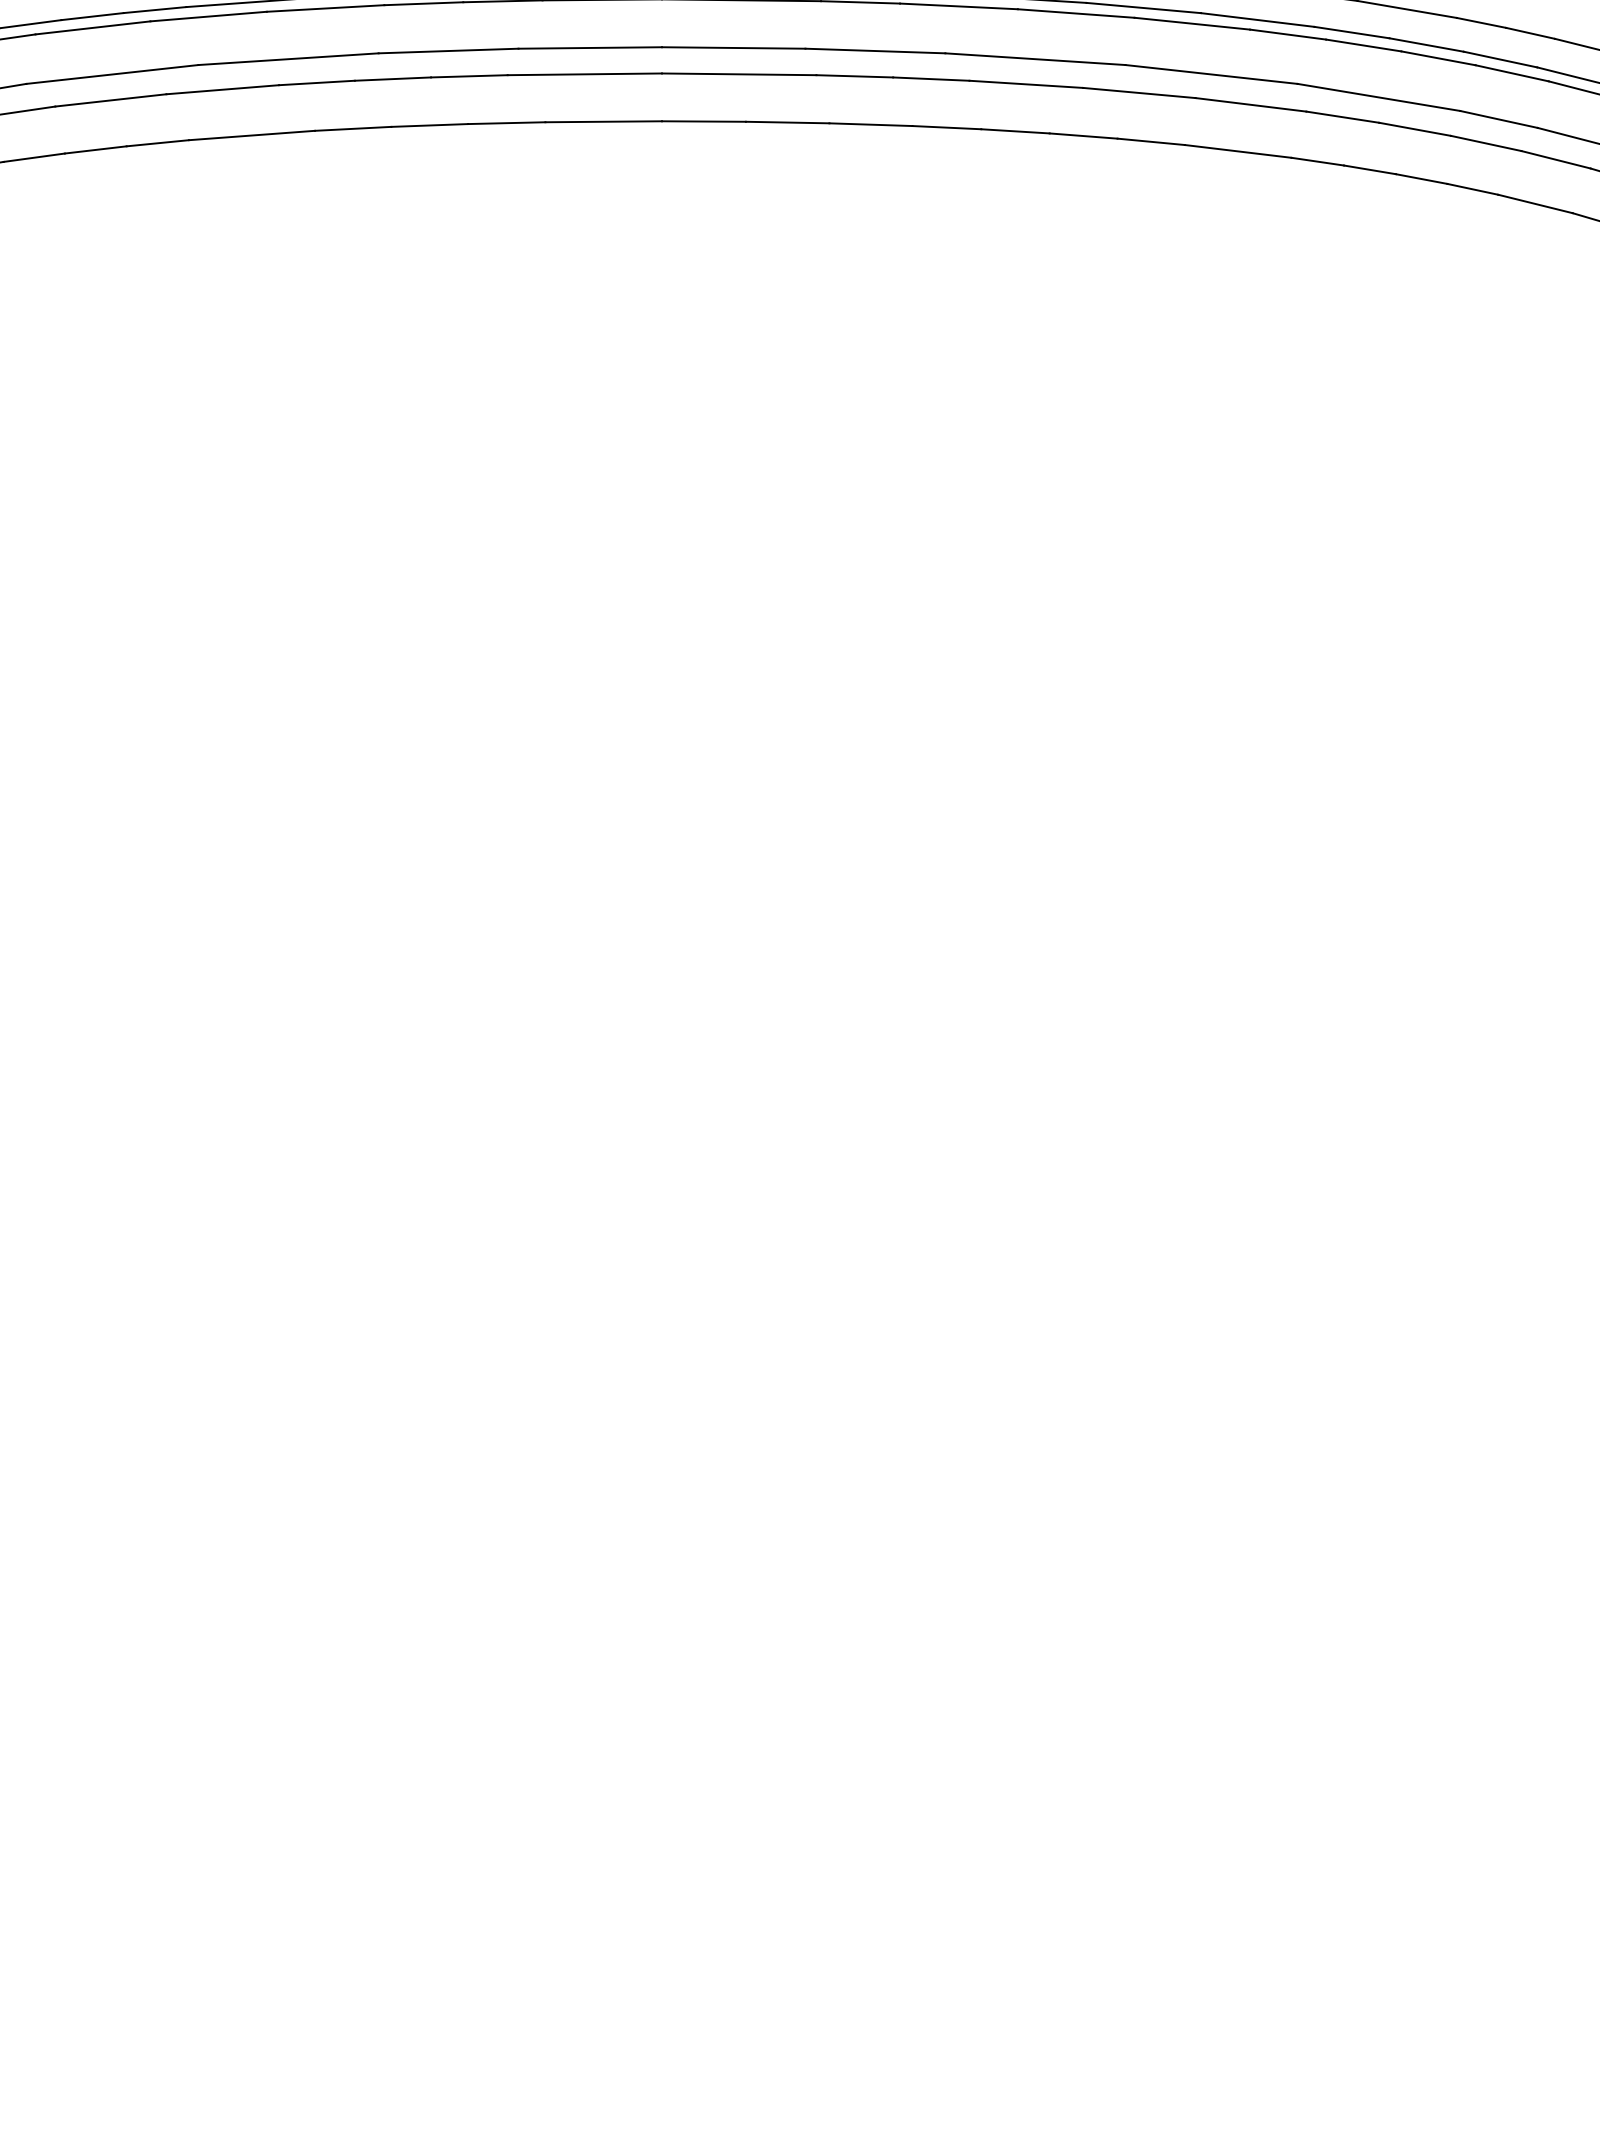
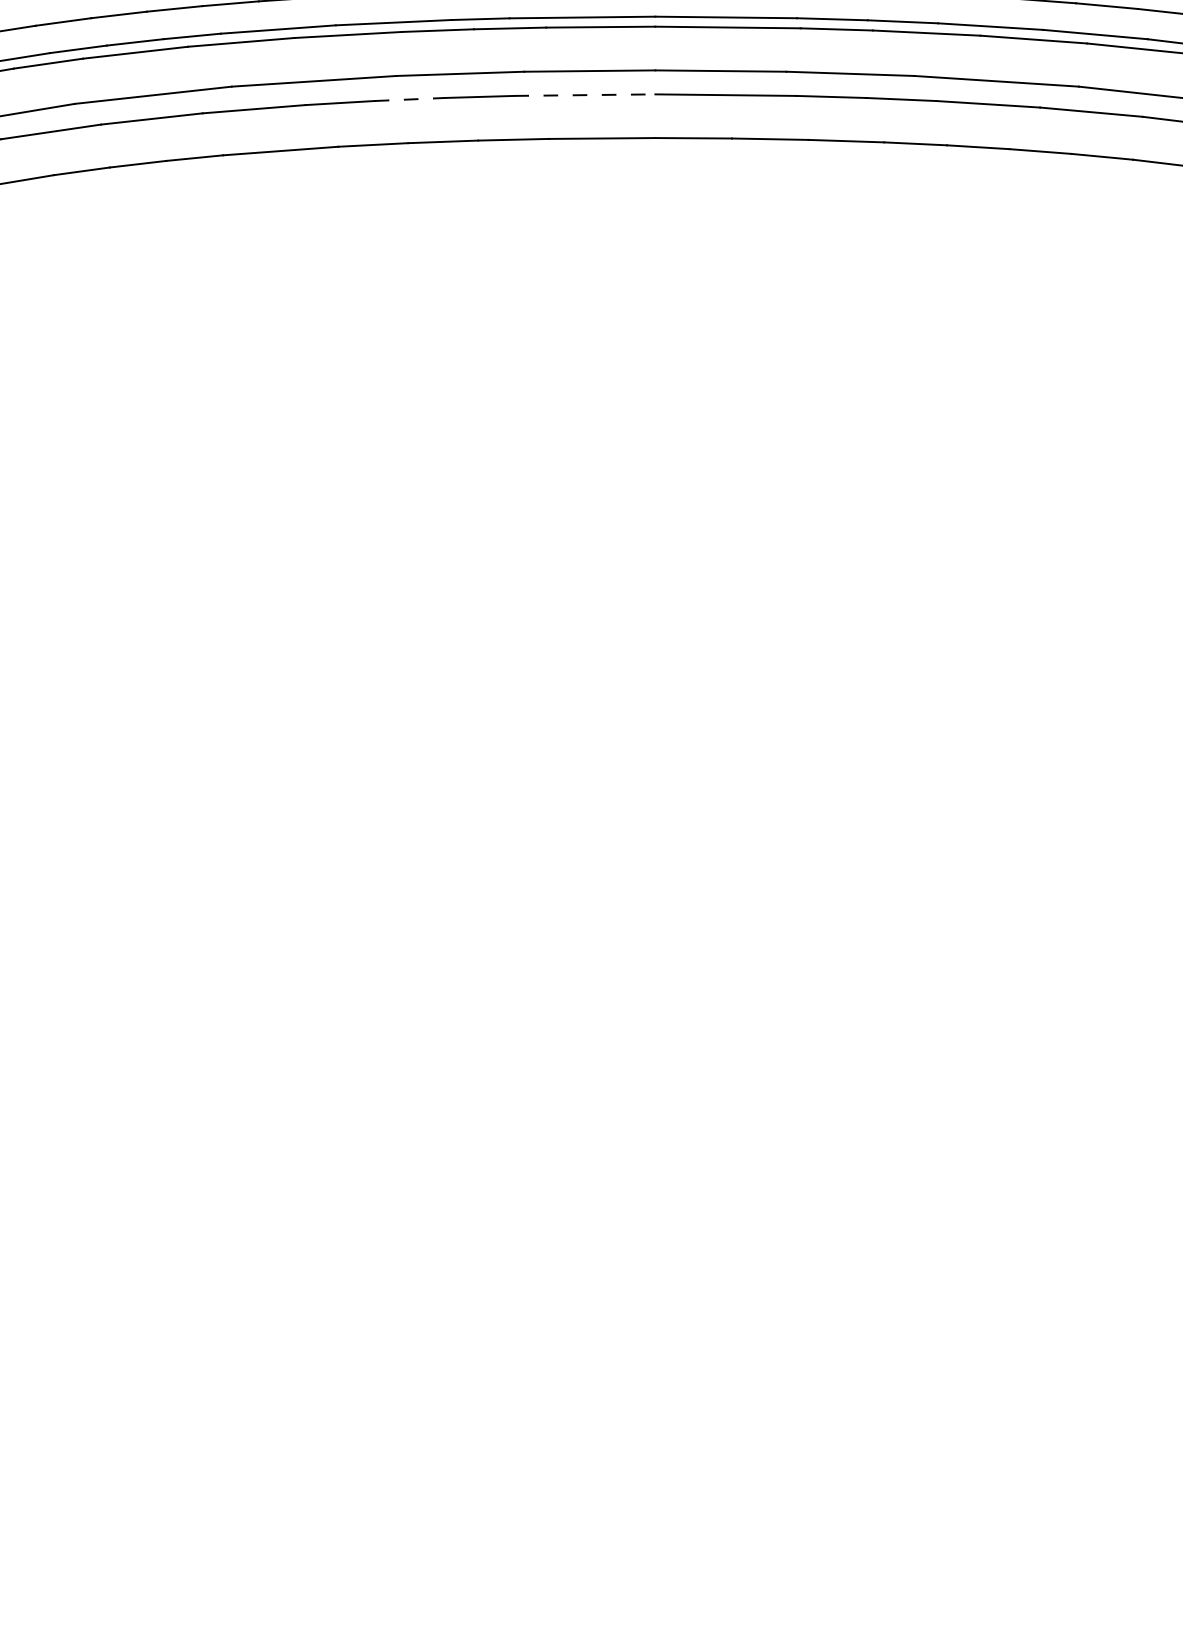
line: (585, 74) -> (585, 95), solid -> dashed
line: (393, 79) -> (410, 99), solid -> dashed

